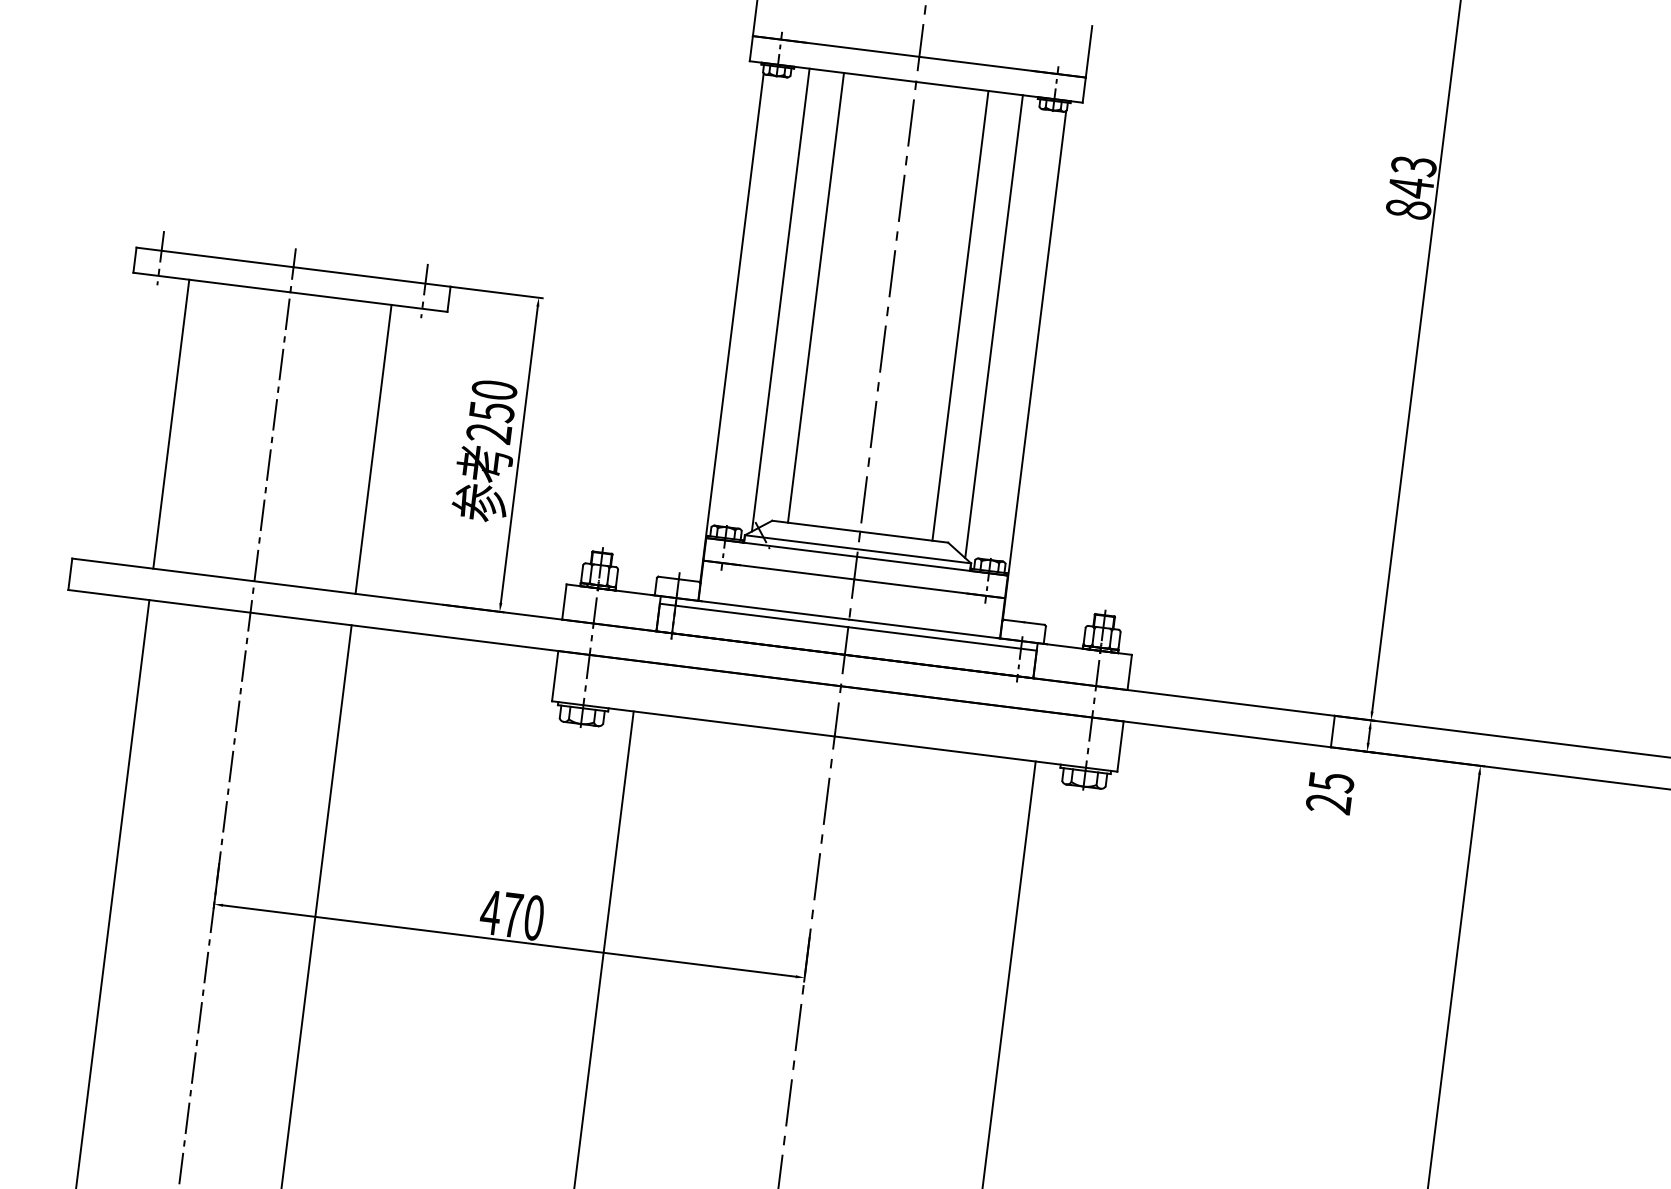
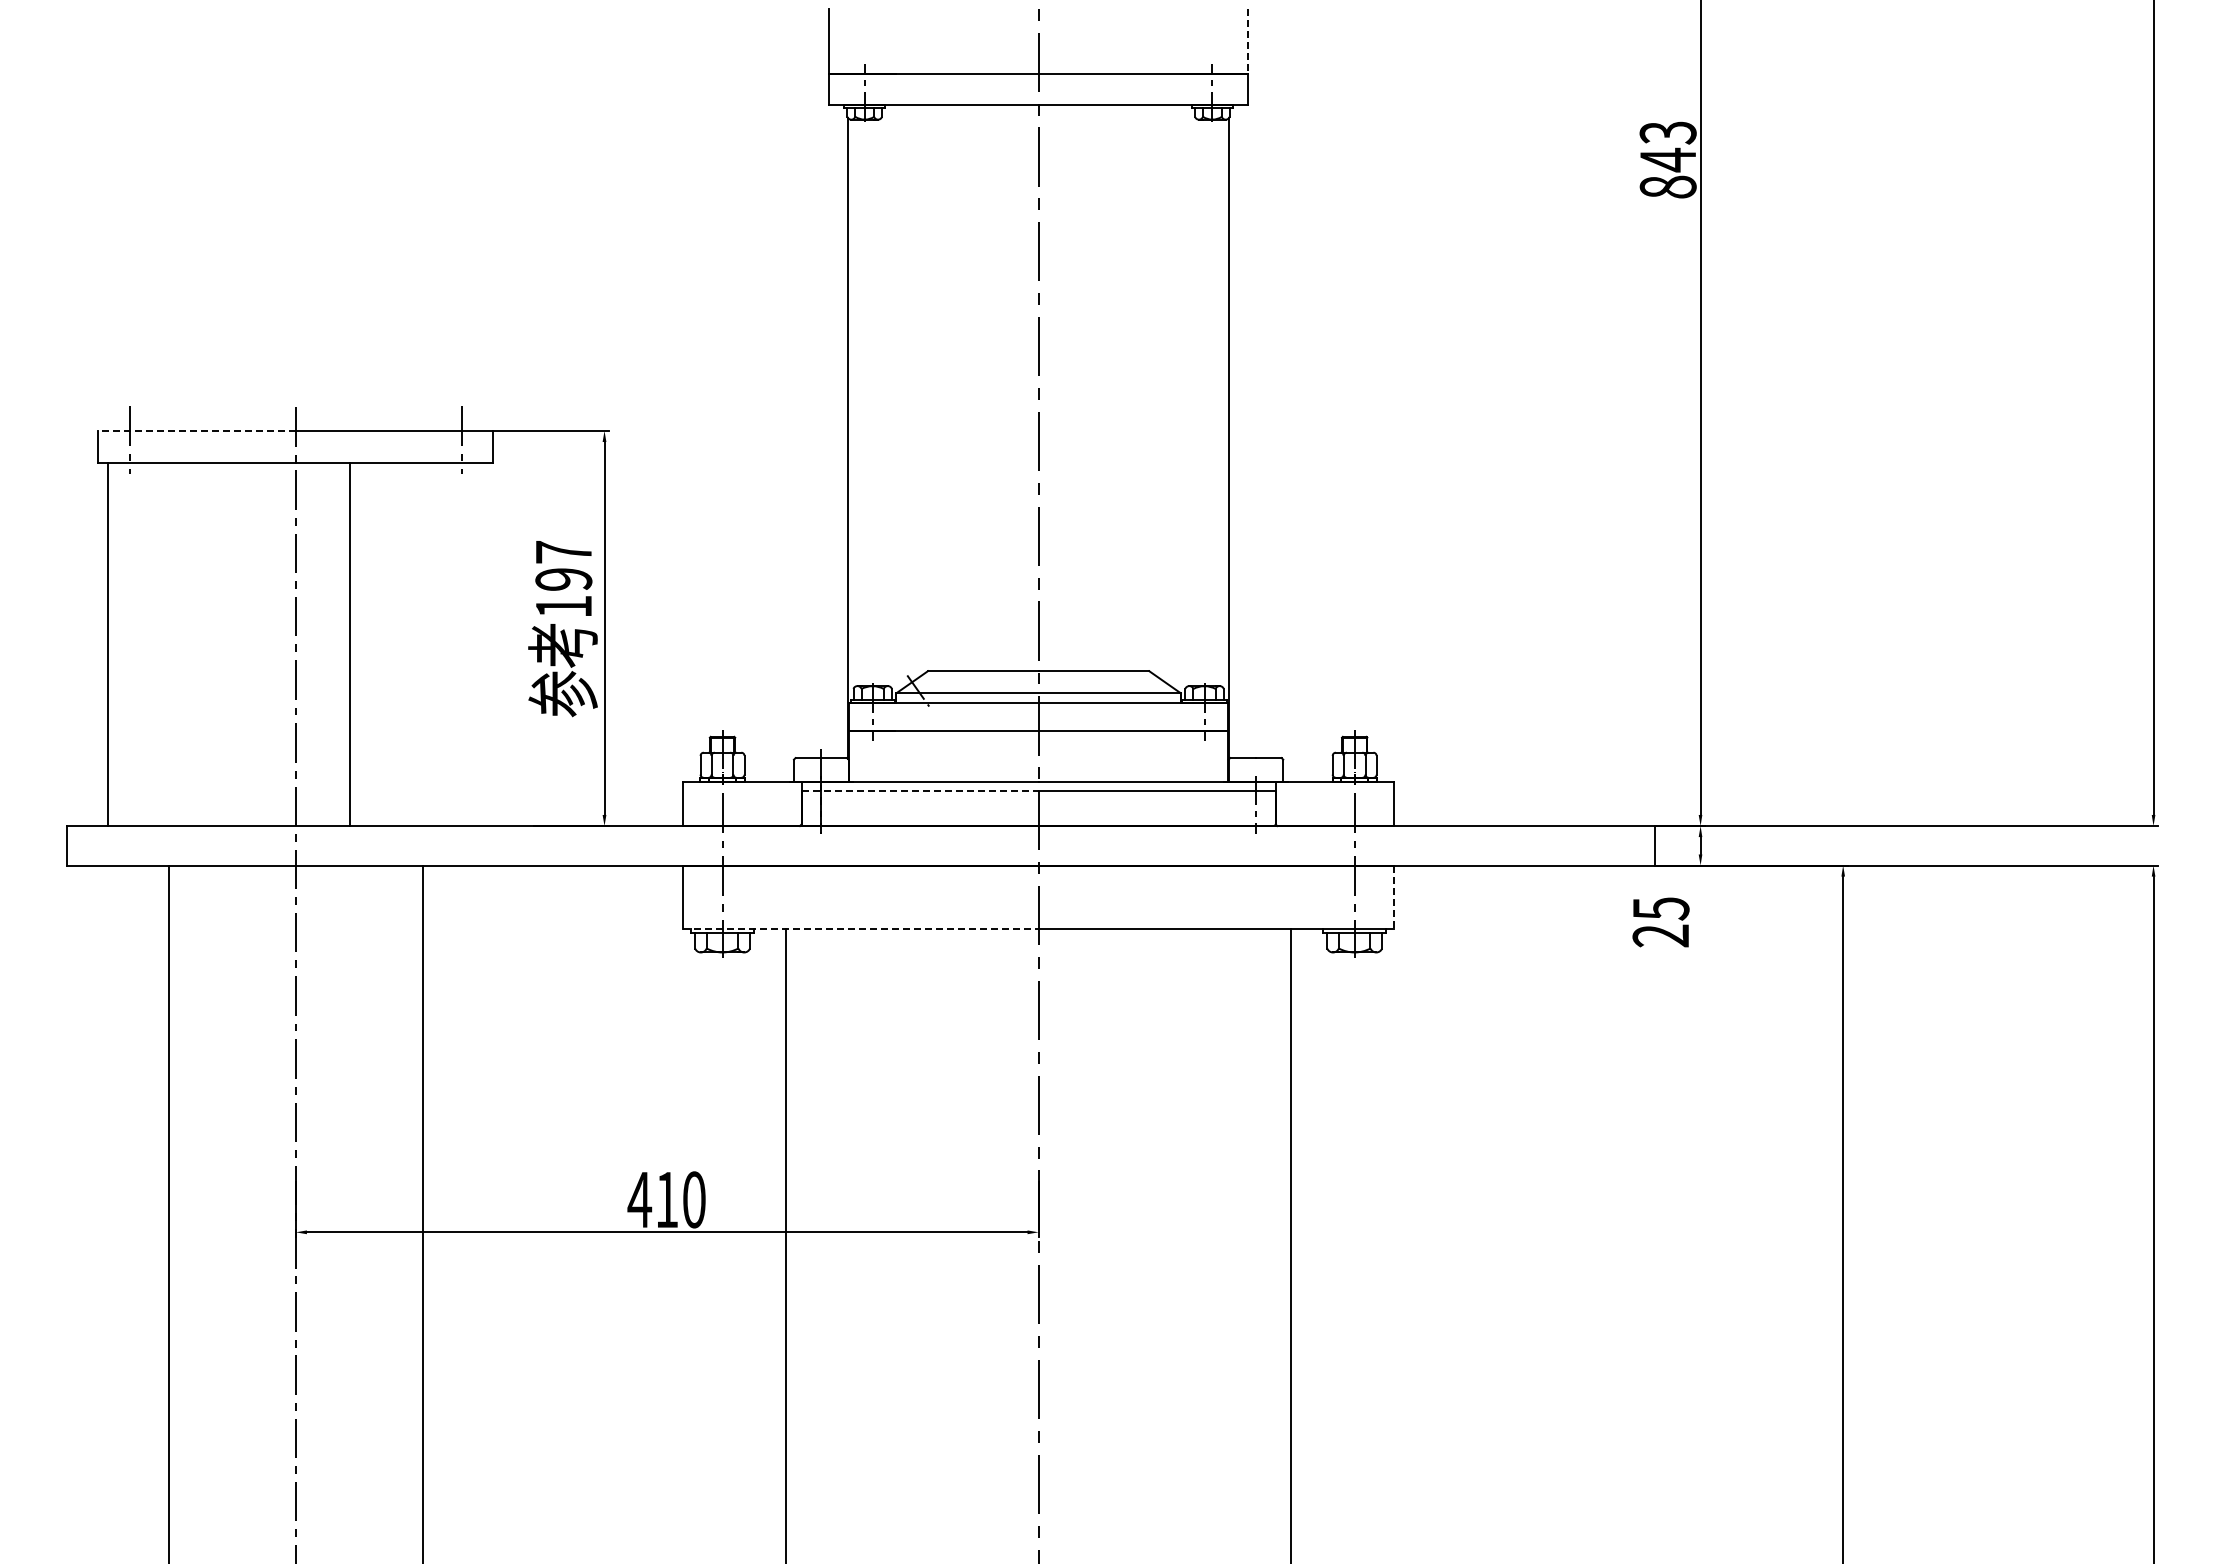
line: (1089, 51) -> (1248, 41), solid -> dashed
line: (215, 257) -> (197, 430), solid -> dashed
line: (815, 297) -> (947, 388), removed
line: (780, 300) -> (904, 396), removed
line: (960, 316) -> (1129, 388), removed
line: (993, 326) -> (1172, 396), removed
text: (491, 411) -> (563, 579), 250 -> 197
line: (171, 424) -> (107, 644), moved
line: (373, 449) -> (350, 644), moved
line: (754, 615) -> (920, 791), solid -> dashed
line: (693, 718) -> (860, 928), solid -> dashed
line: (1120, 746) -> (1394, 897), solid -> dashed
text: (512, 914) -> (667, 1199), 470 -> 410

